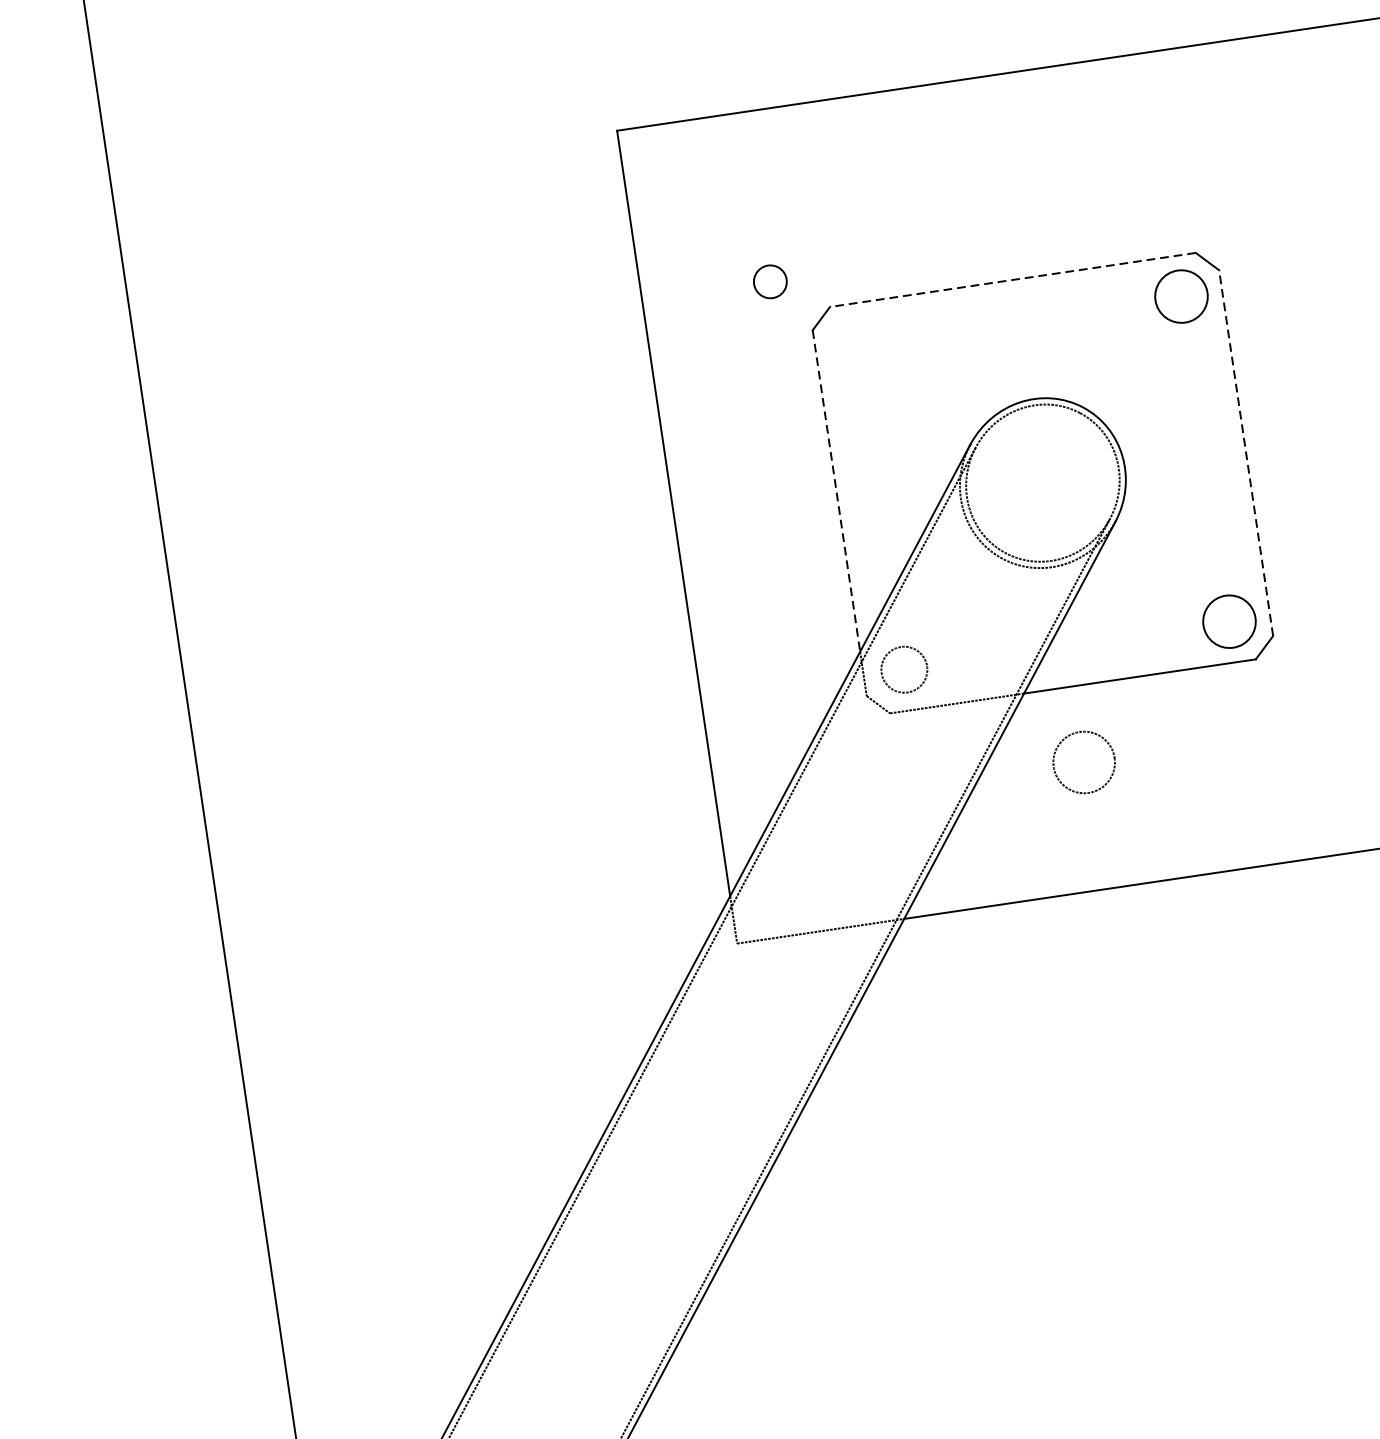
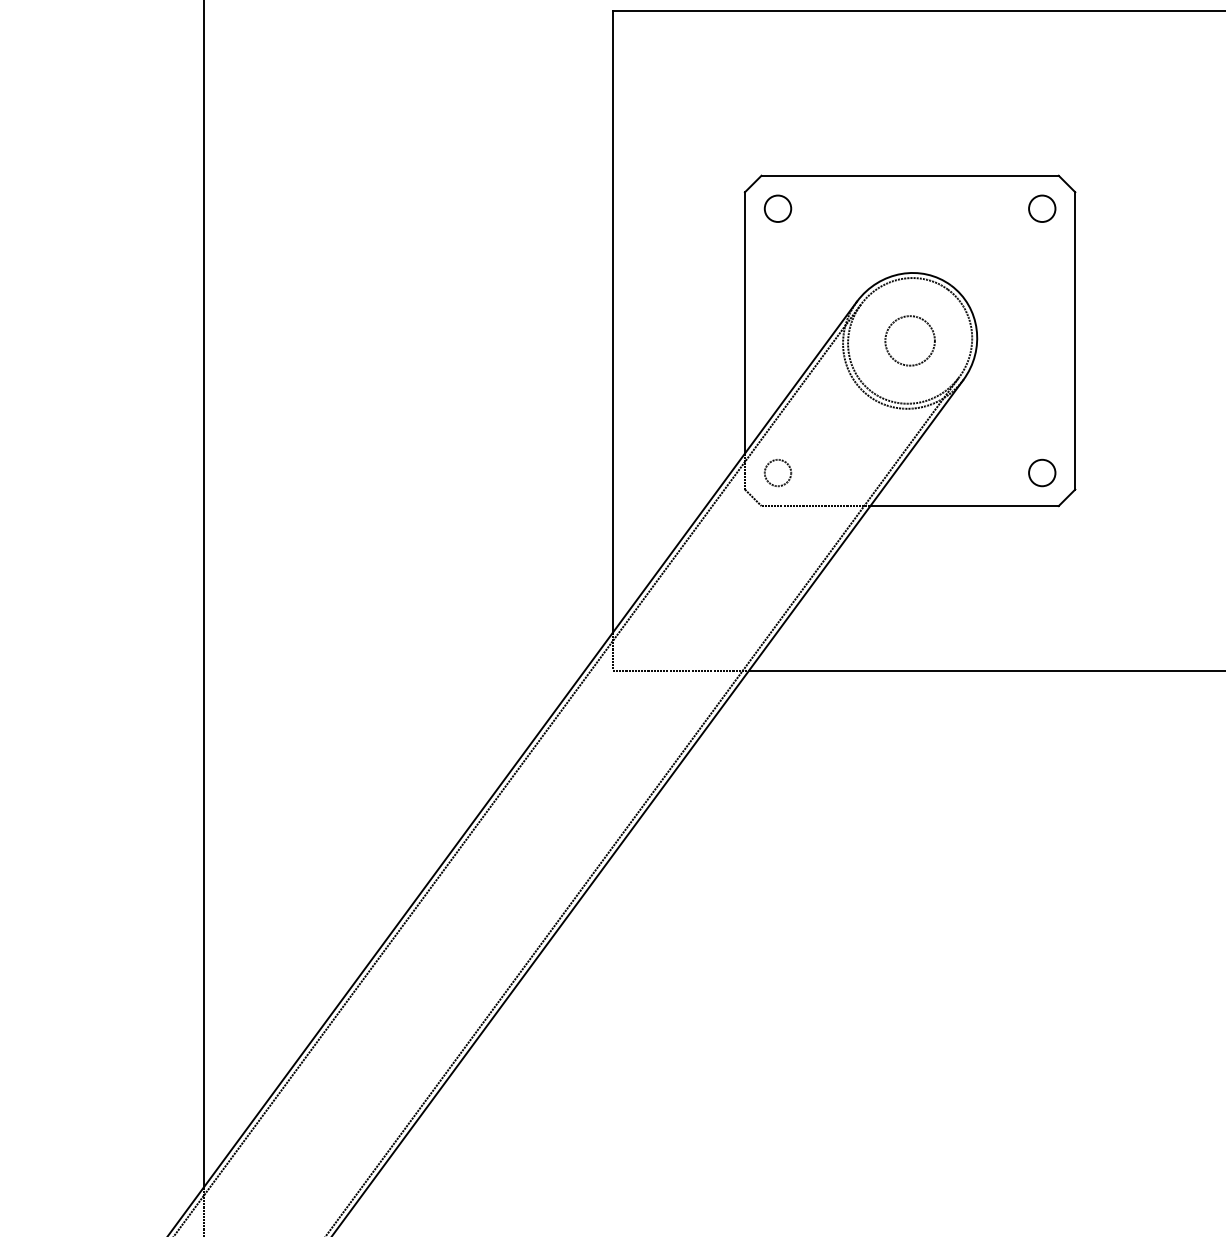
line: (1013, 279) -> (910, 175), dashed -> solid
circle: (769, 281) -> (777, 208), moved
circle: (1181, 296) -> (1042, 208), size x0.62
line: (1246, 452) -> (1075, 340), dashed -> solid
line: (835, 490) -> (744, 322), dashed -> solid
circle: (1229, 621) -> (1042, 472), size x0.62
circle: (903, 669) -> (777, 472), size x0.71
circle: (1083, 762) -> (909, 340), moved

